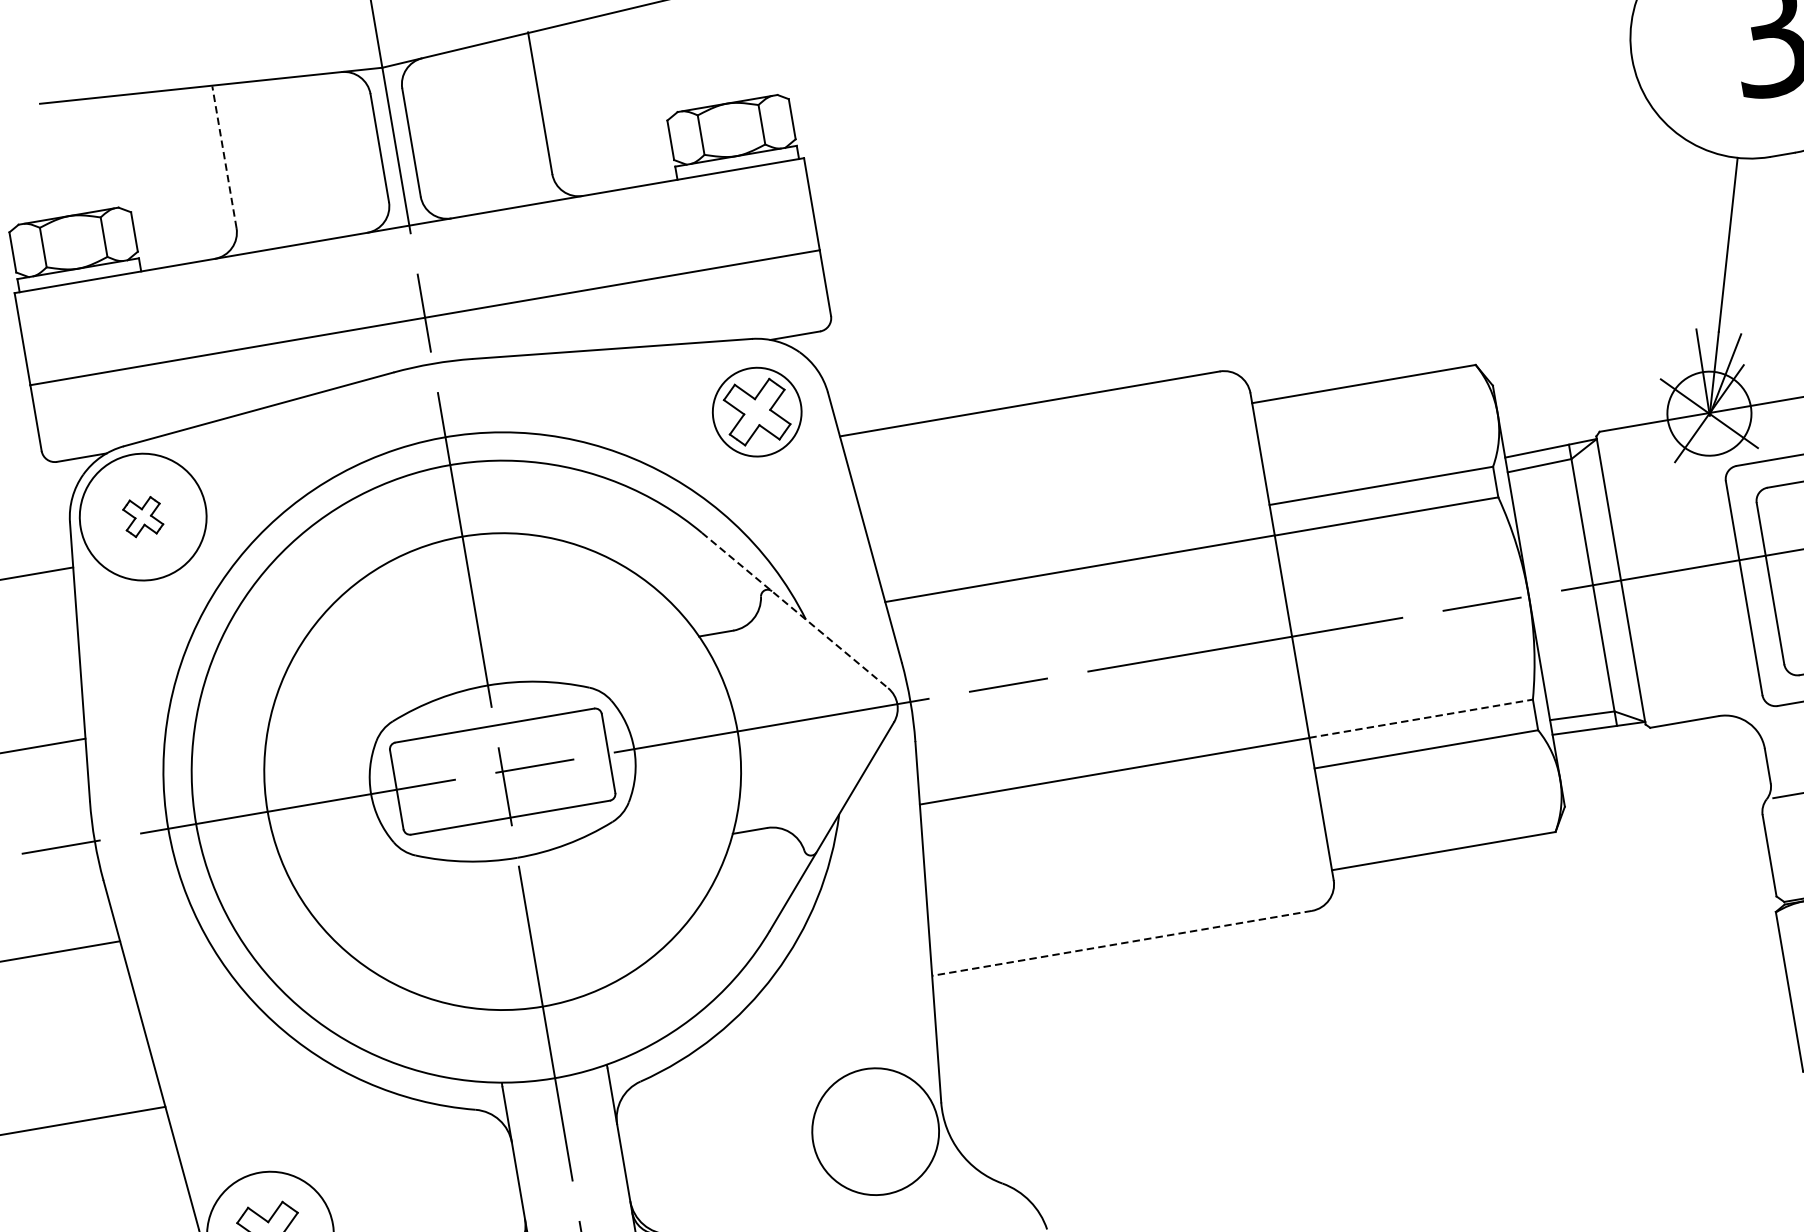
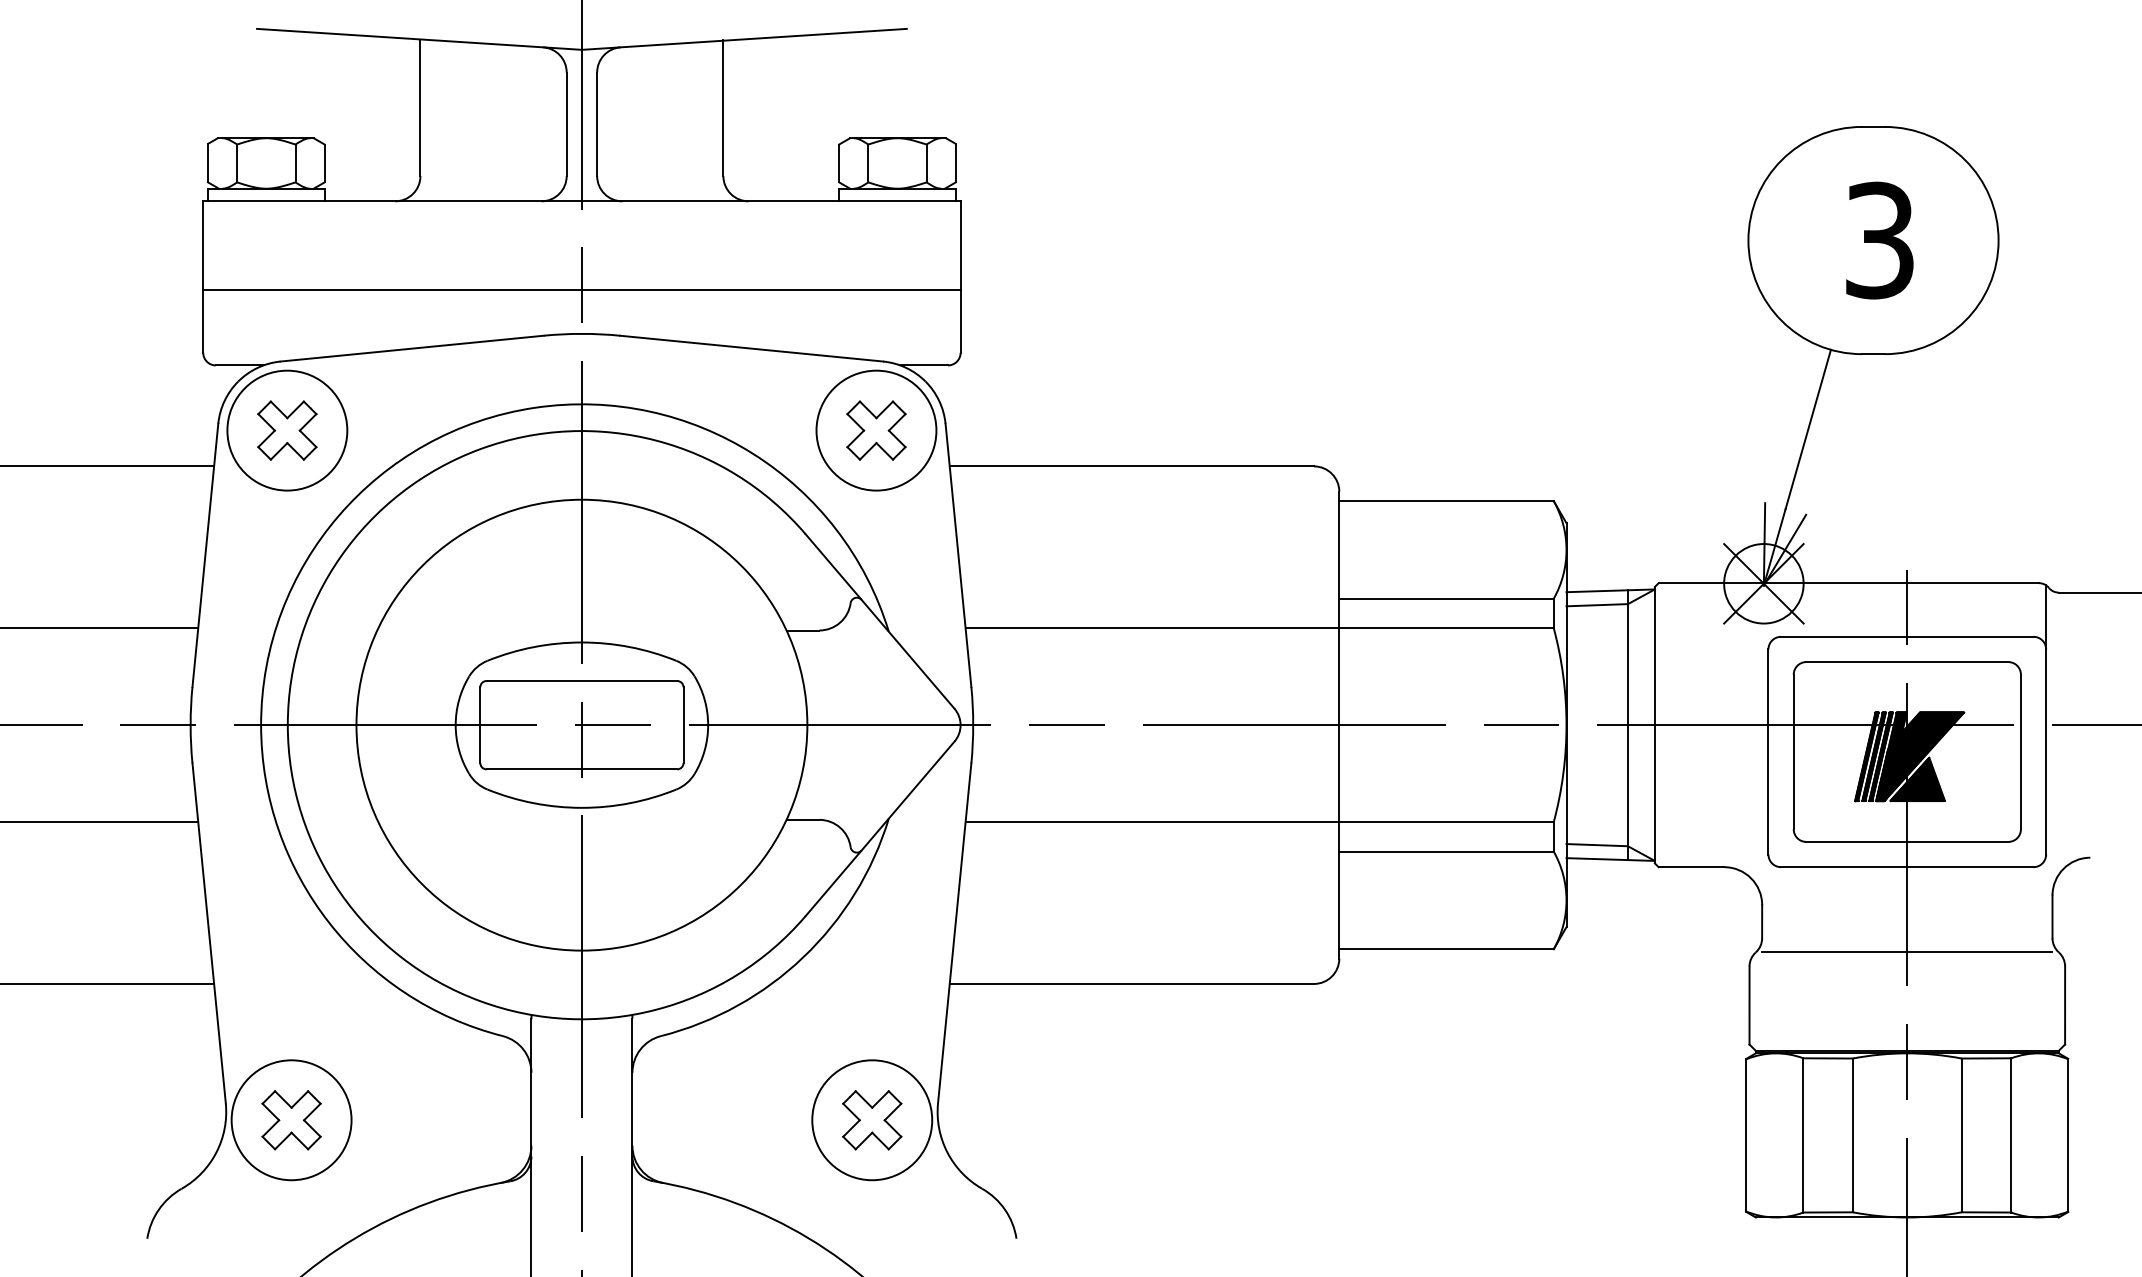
line: (224, 157) -> (420, 108), dashed -> solid
circle: (757, 412) -> (876, 430), size x1.43
part: (143, 516) -> (287, 430), size x1.67
line: (795, 610) -> (880, 621), dashed -> solid
line: (1422, 718) -> (1447, 822), dashed -> solid
line: (1121, 942) -> (1131, 983), dashed -> solid
part: (875, 1131) -> (872, 1120), added

